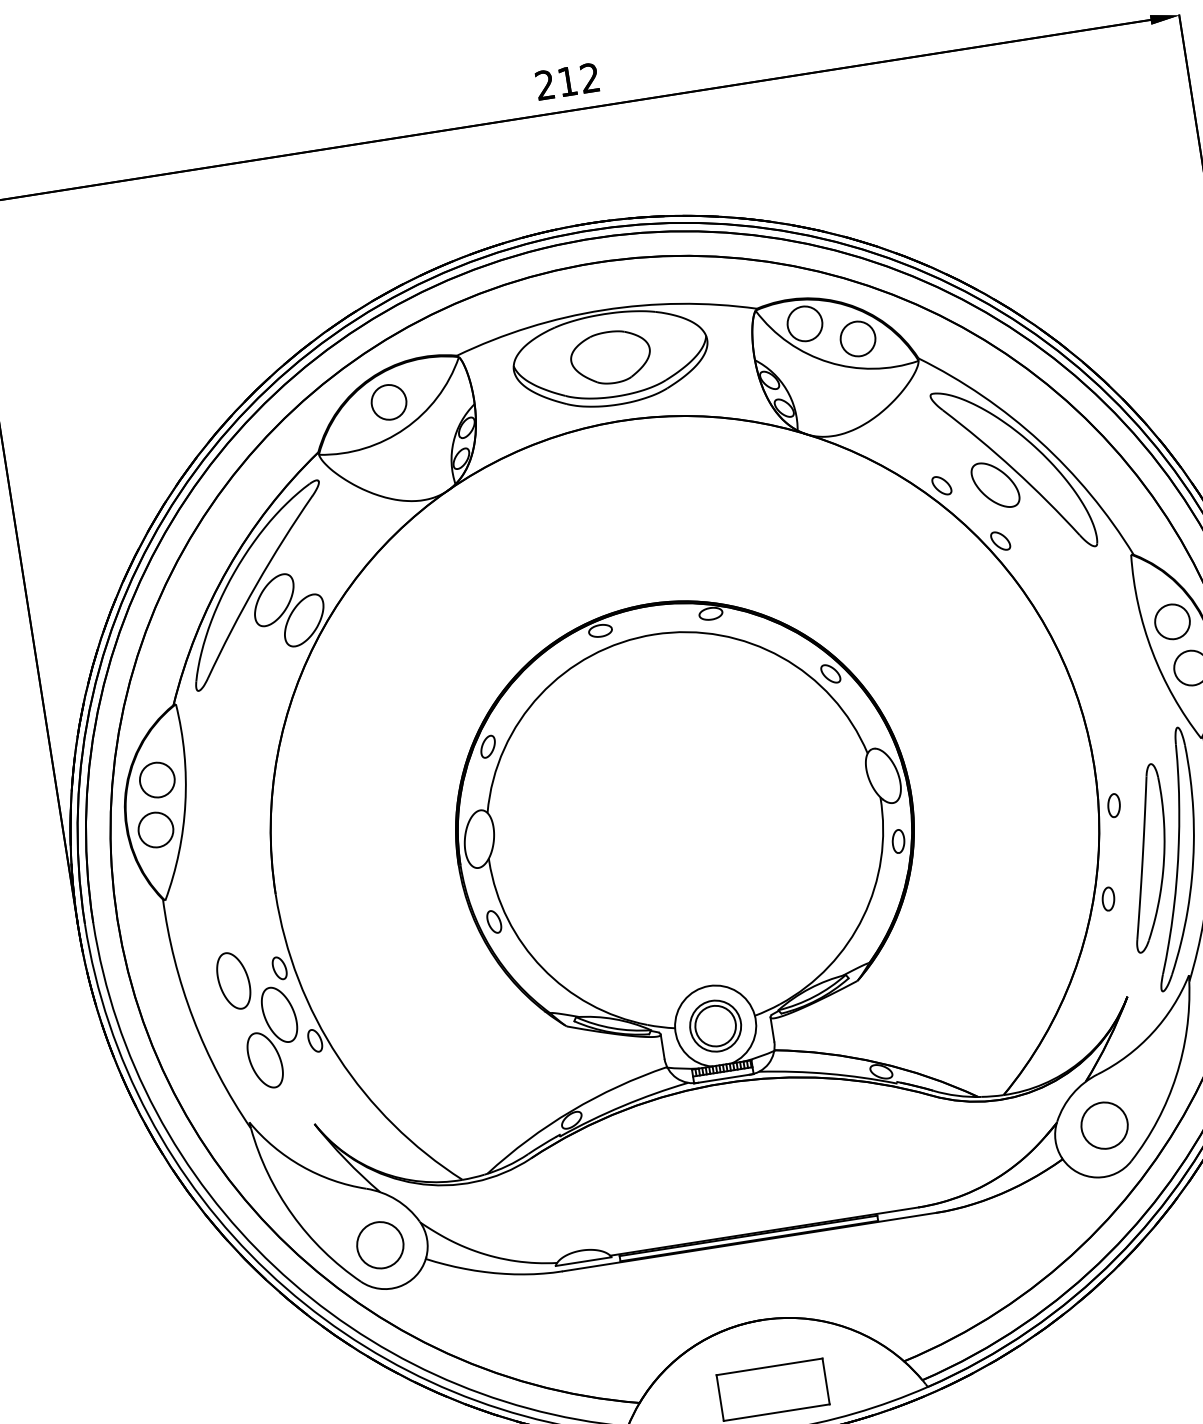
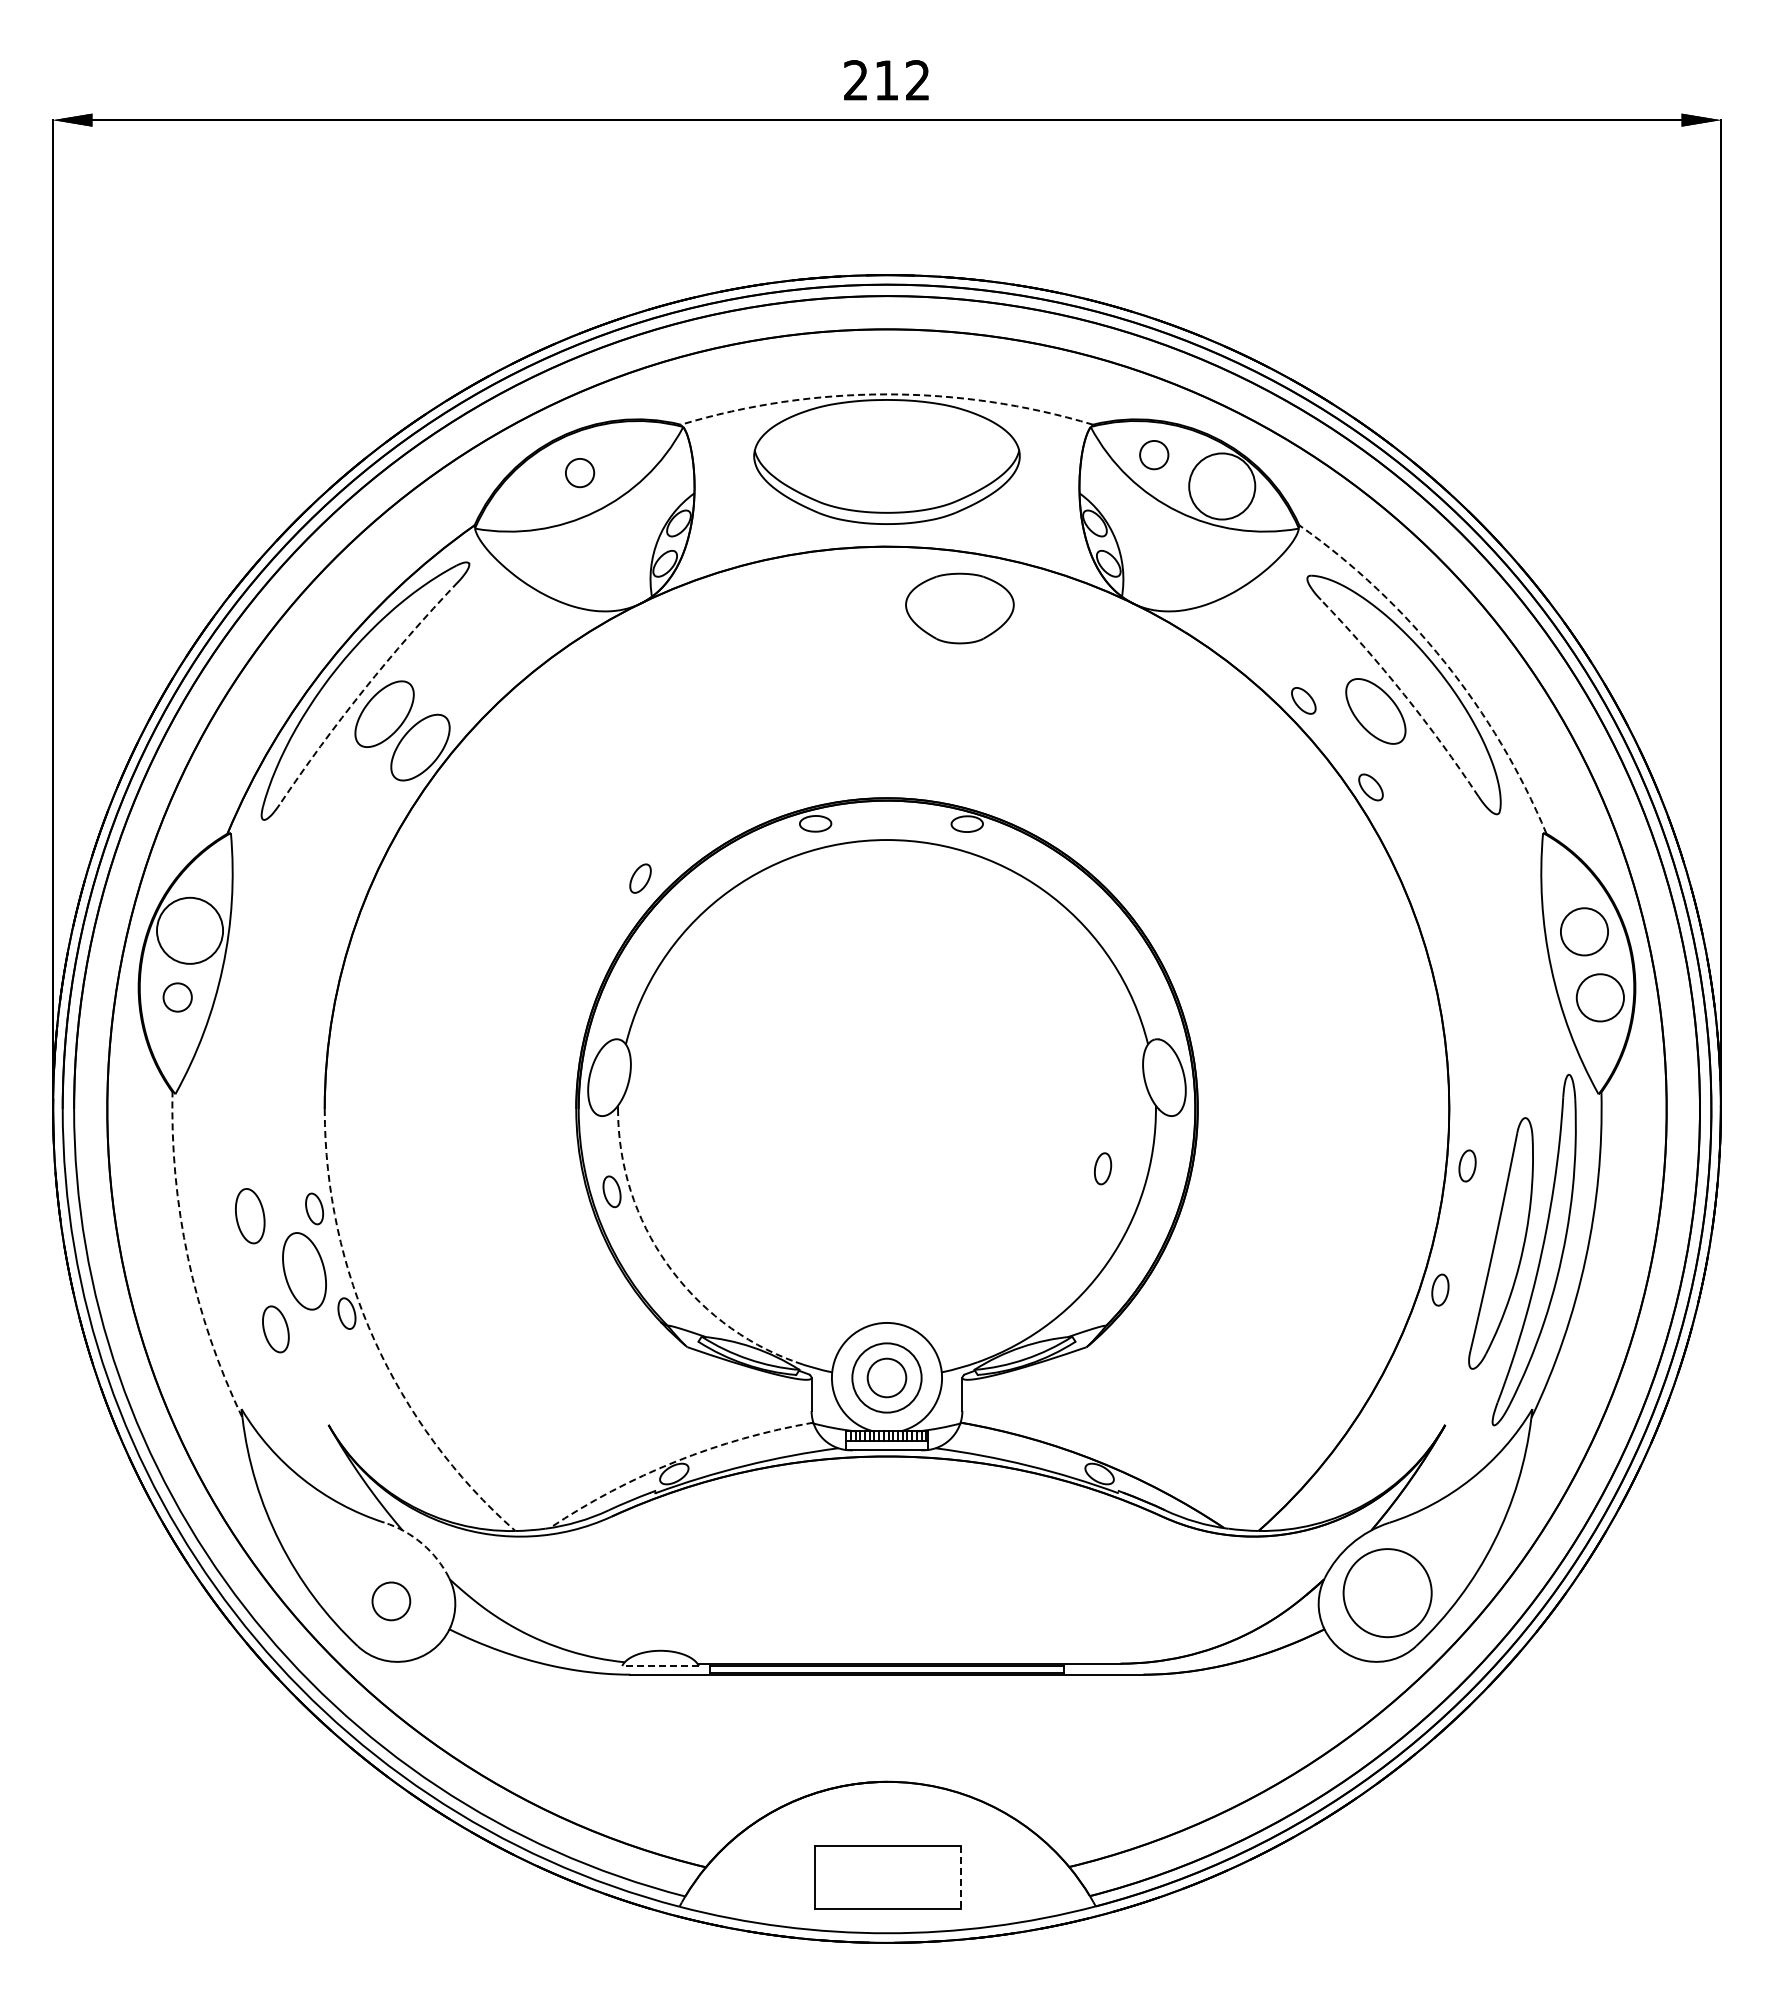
arc: (603, 310) -> (887, 394), solid -> dashed
circle: (804, 323) -> (1153, 454), size x0.6
circle: (857, 339) -> (1221, 486), size x1.4
part: (610, 357) -> (959, 608), moved
circle: (388, 402) -> (579, 472), size x0.6
arc: (1039, 441) -> (1444, 662), solid -> dashed
arc: (1014, 469) -> (1404, 694), solid -> dashed
arc: (256, 584) -> (363, 689), solid -> dashed
part: (830, 673) -> (1115, 929), removed
part: (488, 746) -> (640, 878), moved
circle: (156, 779) -> (189, 930), size x1.4
circle: (155, 830) -> (177, 997), size x0.6
part: (898, 841) -> (1103, 1168), moved
arc: (542, 967) -> (666, 1263), solid -> dashed
part: (233, 980) -> (249, 1215), size x0.7
arc: (193, 1018) -> (188, 1258), solid -> dashed
circle: (715, 1025) -> (886, 1377), size x0.7
arc: (338, 1057) -> (374, 1340), solid -> dashed
part: (265, 1060) -> (275, 1329), size x0.6
arc: (571, 1110) -> (676, 1461), solid -> dashed
circle: (1104, 1125) -> (1387, 1592), size x1.4
arc: (396, 1199) -> (422, 1543), solid -> dashed
circle: (379, 1244) -> (390, 1600), size x0.6
line: (583, 1261) -> (660, 1666), solid -> dashed
line: (826, 1382) -> (960, 1878), solid -> dashed

